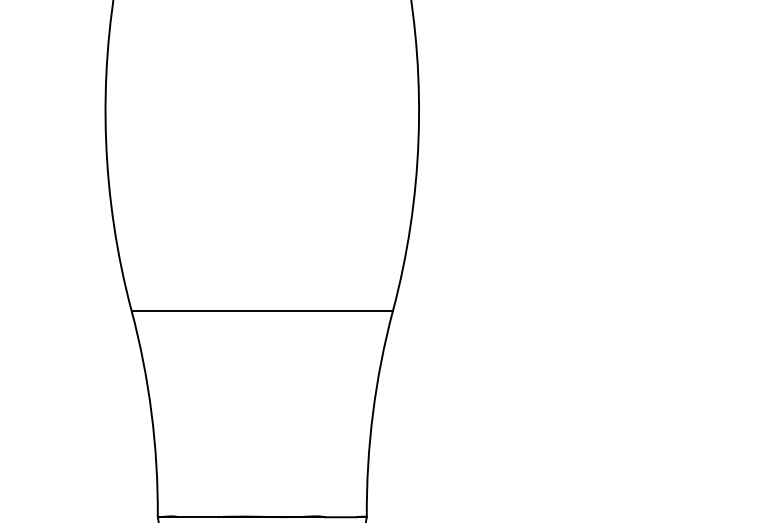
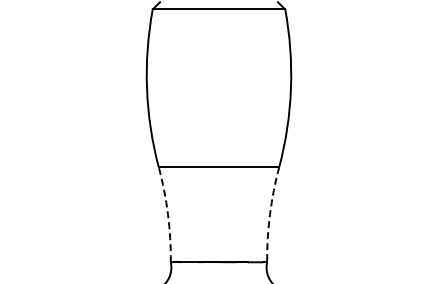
arc: (150, 413) -> (167, 214), solid -> dashed
arc: (374, 413) -> (270, 214), solid -> dashed

